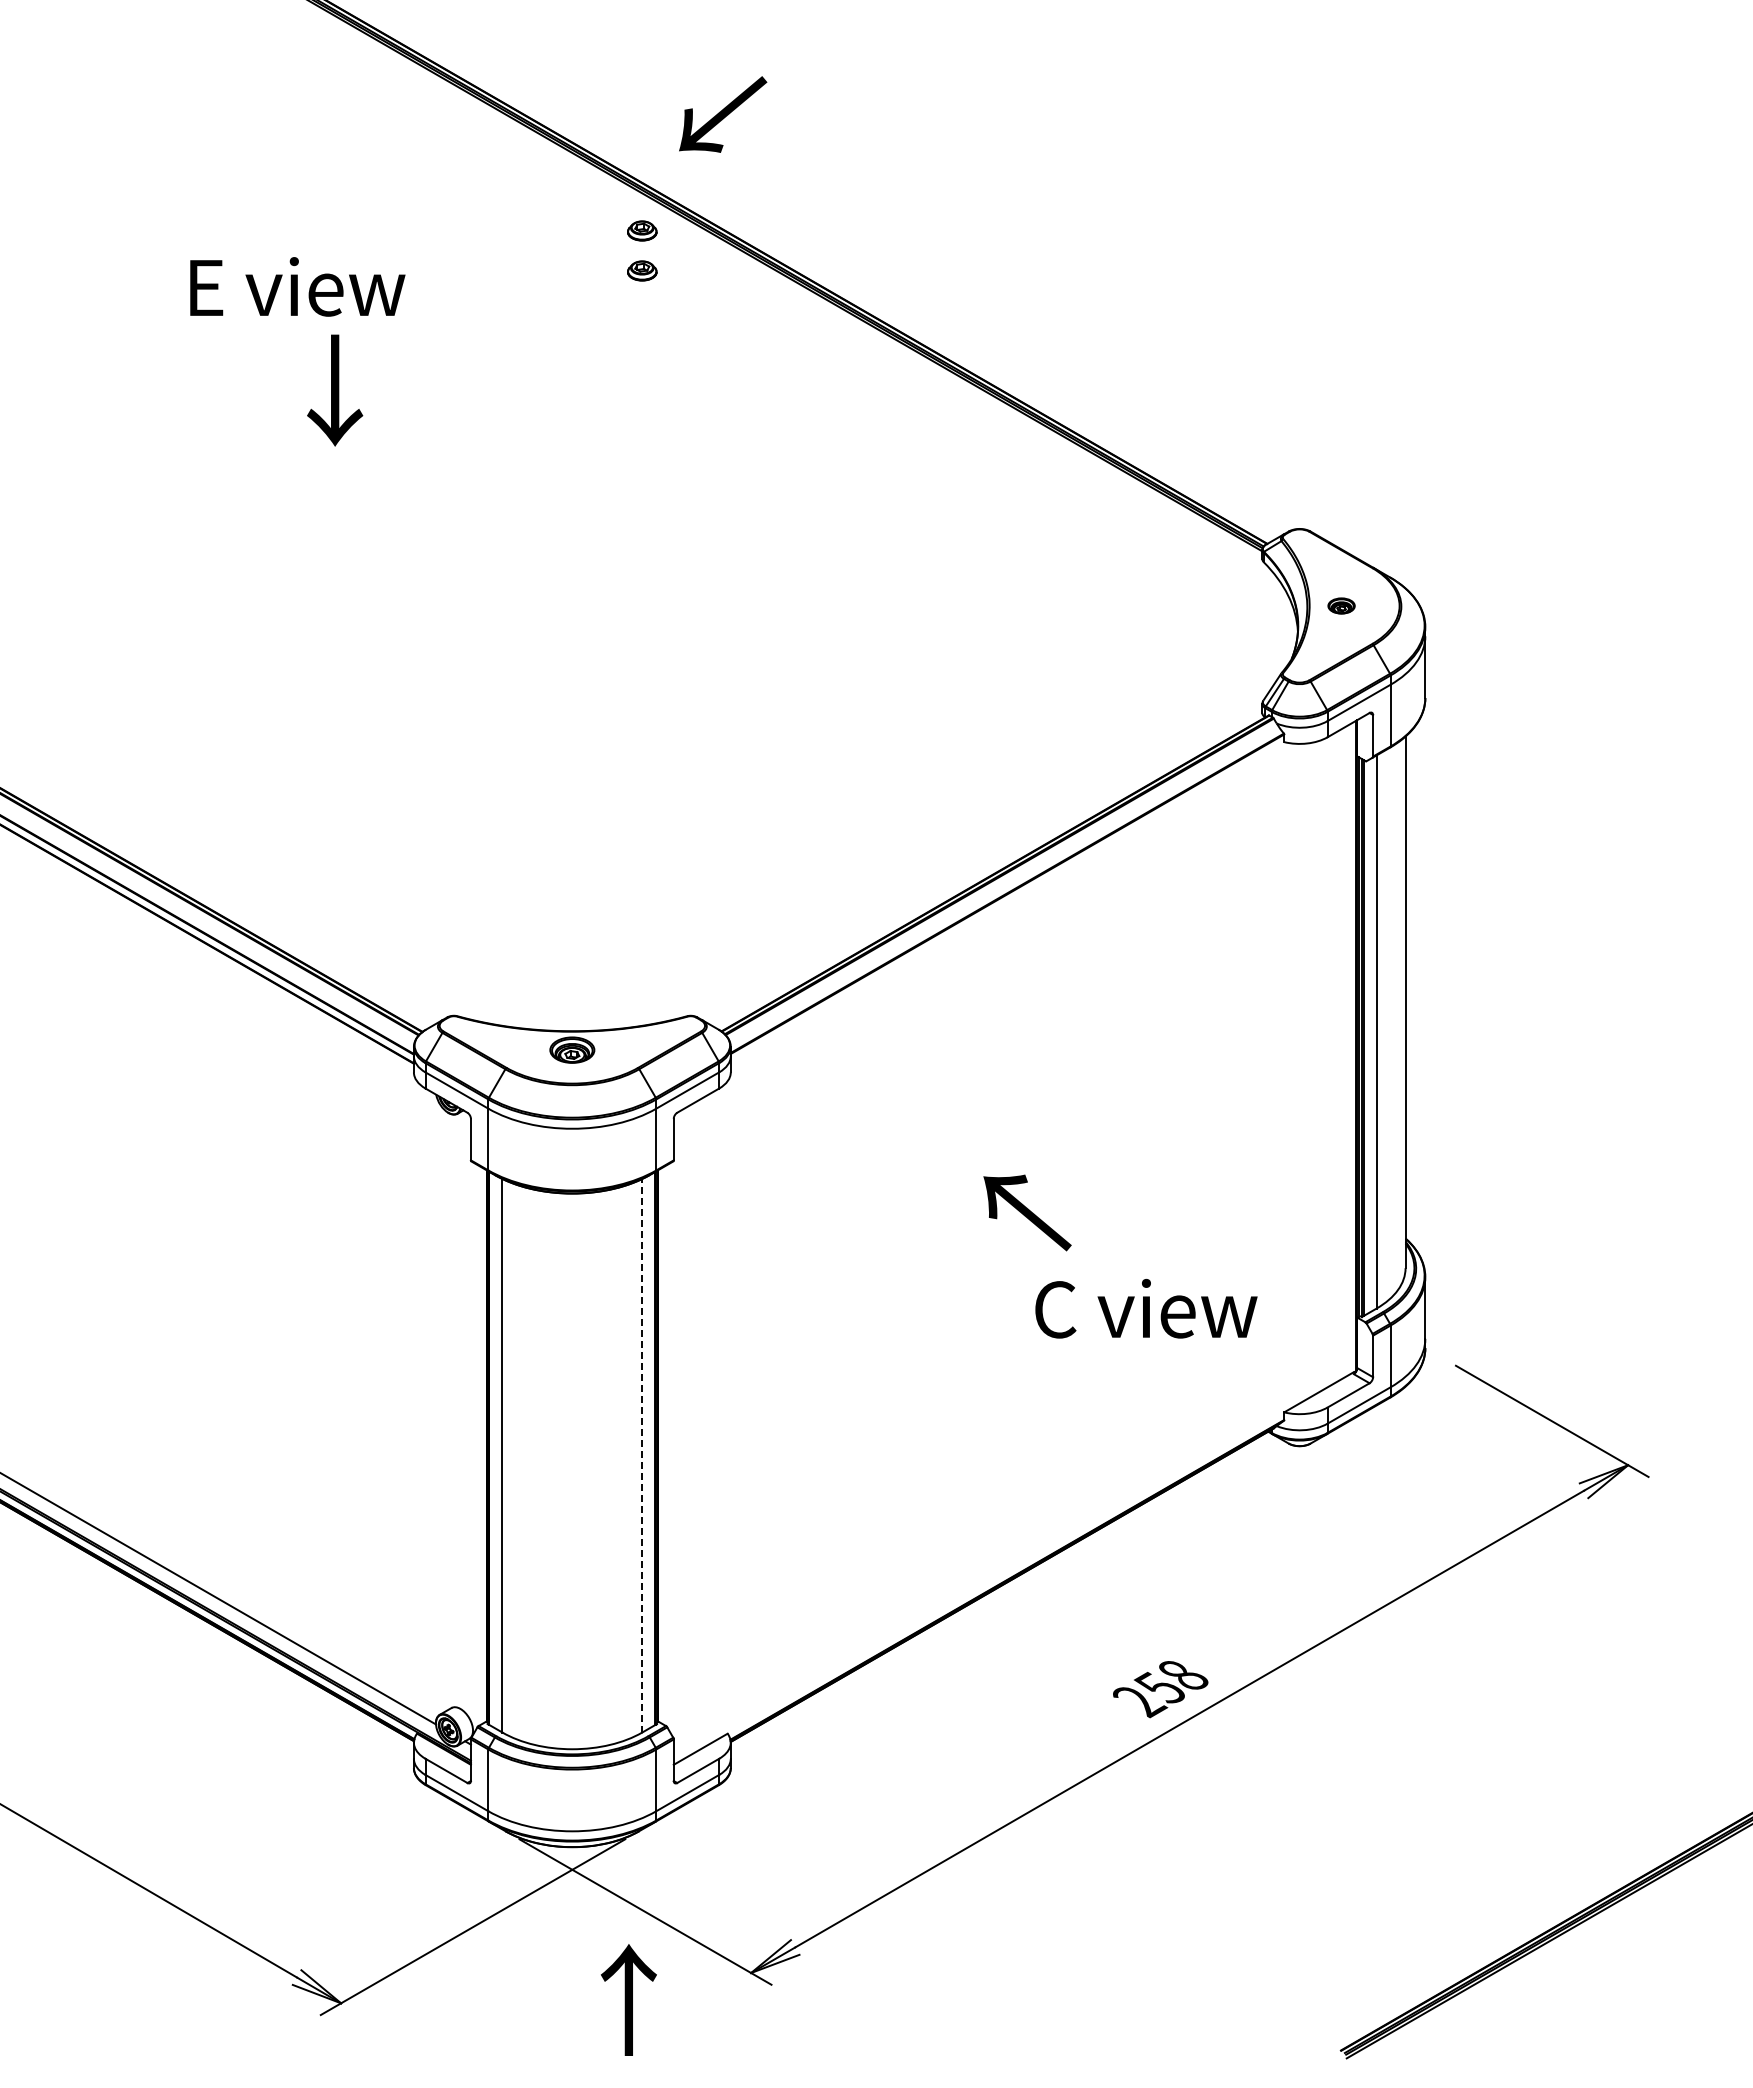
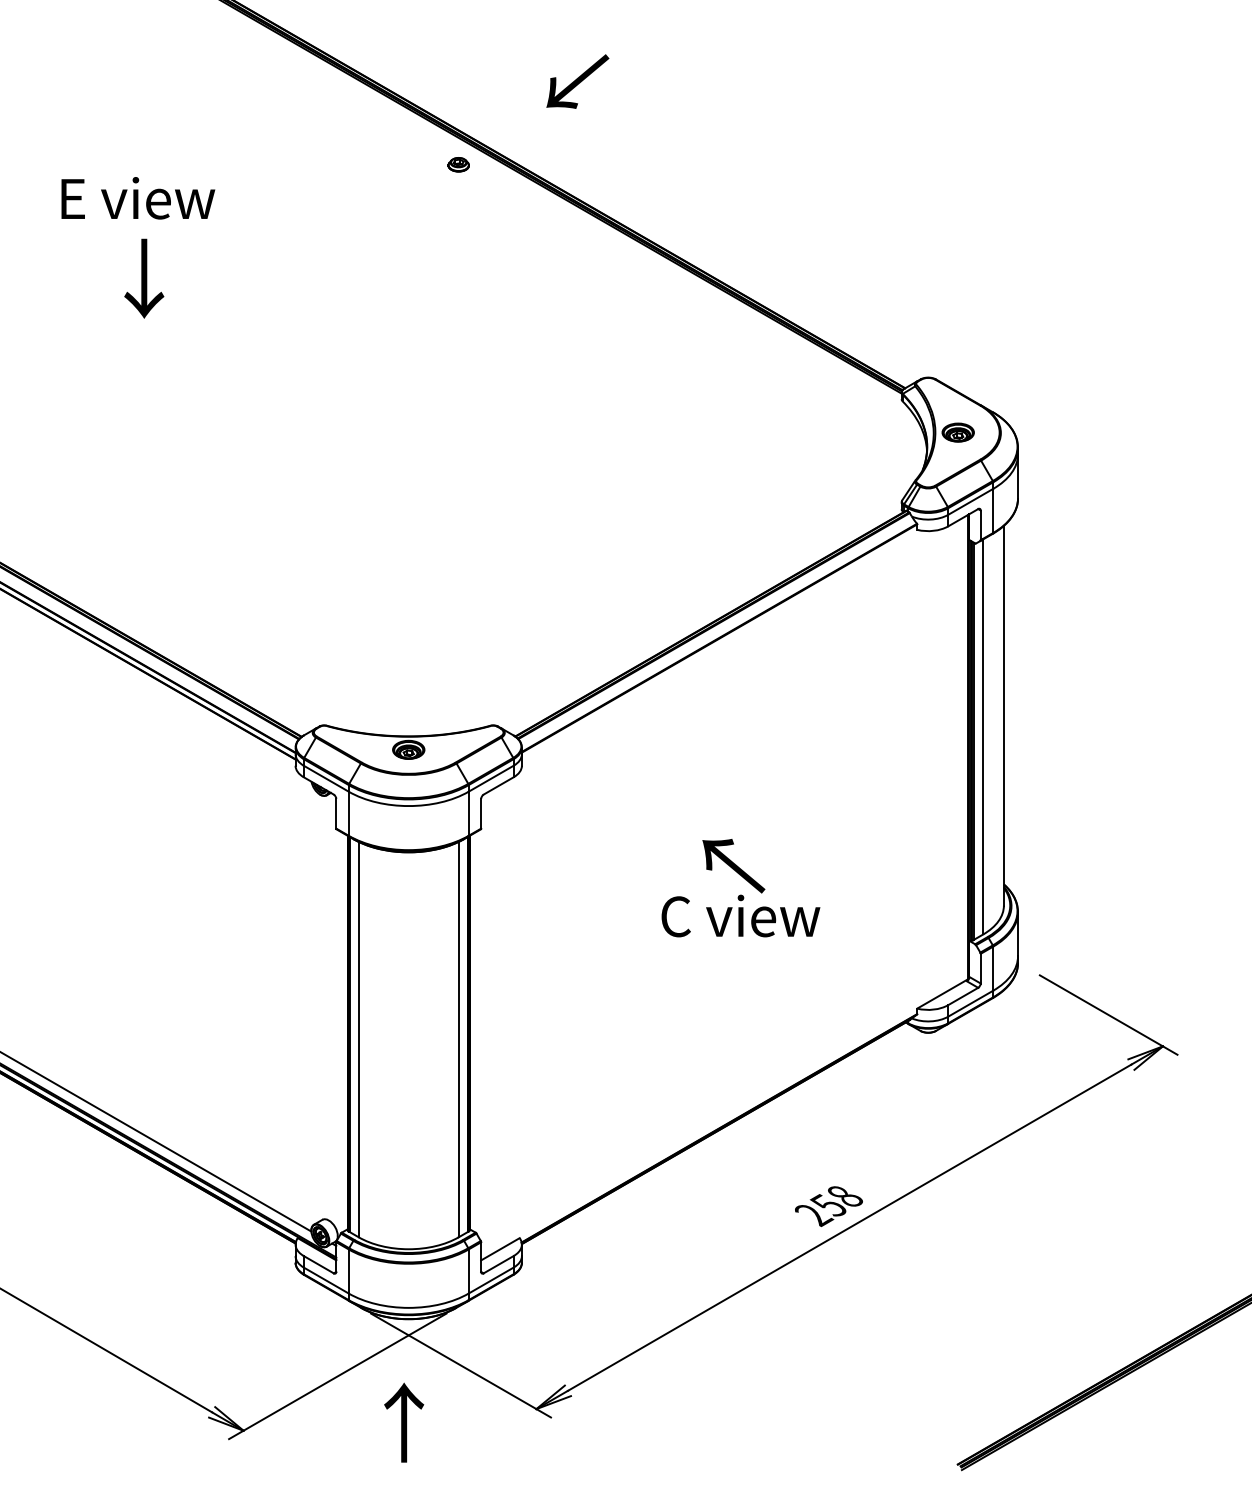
text: (723, 114) -> (578, 81), moved
part: (642, 270) -> (458, 192), removed
text: (297, 286) -> (138, 197), moved
text: (335, 390) -> (144, 278), moved
part: (1341, 605) -> (958, 432), size x1.67
text: (1146, 1308) -> (741, 915), moved
line: (642, 1455) -> (458, 1039), dashed -> solid
text: (628, 1999) -> (403, 1422), moved

